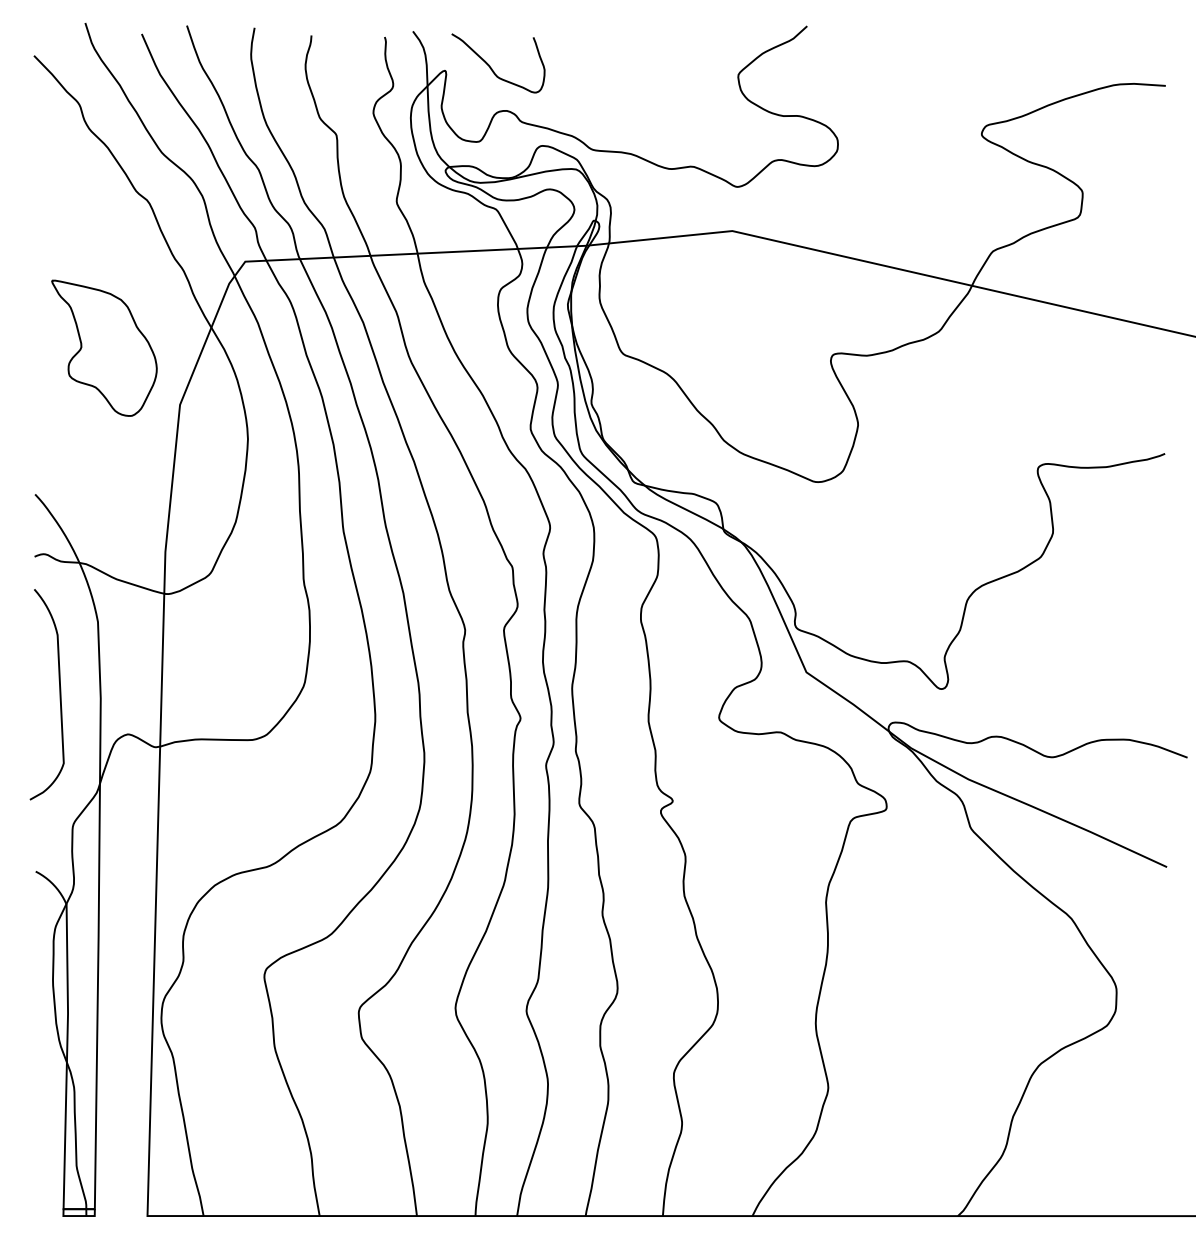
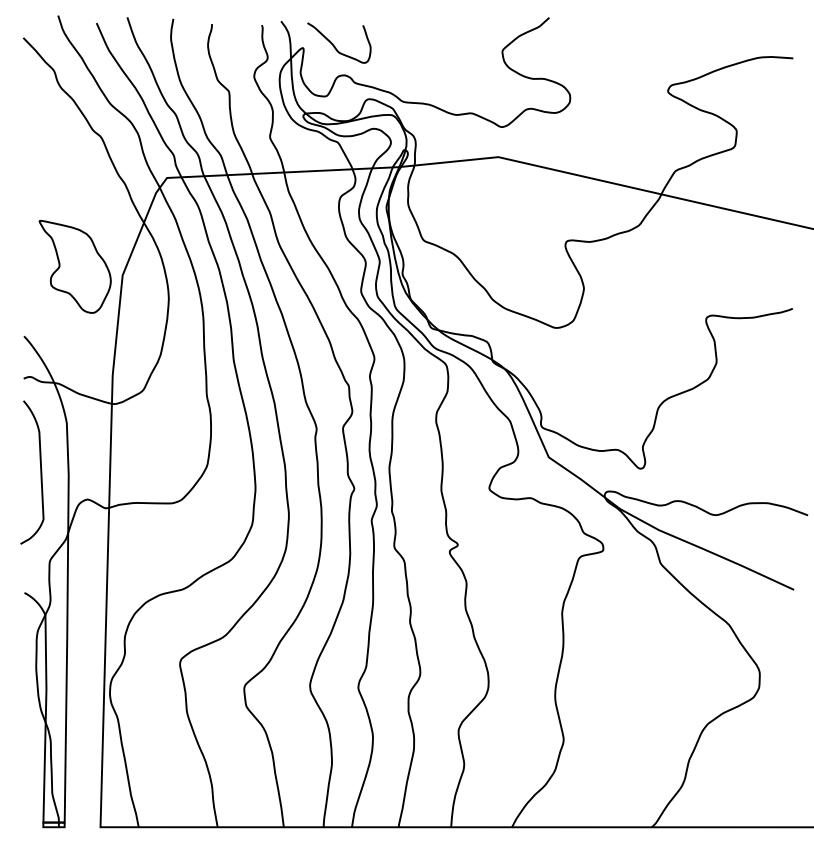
part: (103, 347) -> (74, 266), moved

